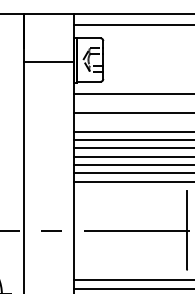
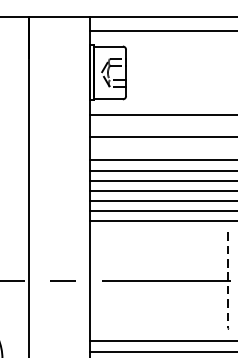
line: (48, 61) -> (59, 74), removed
line: (187, 230) -> (228, 280), solid -> dashed

